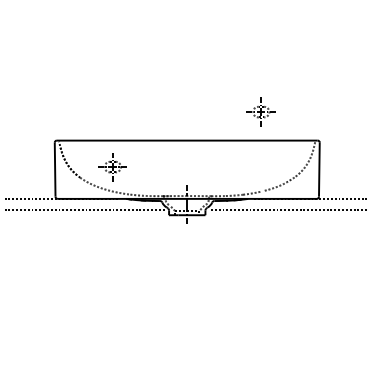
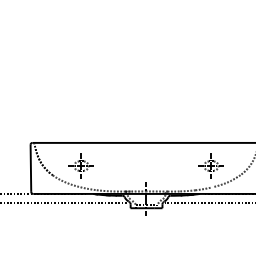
part: (260, 111) -> (210, 165), moved

